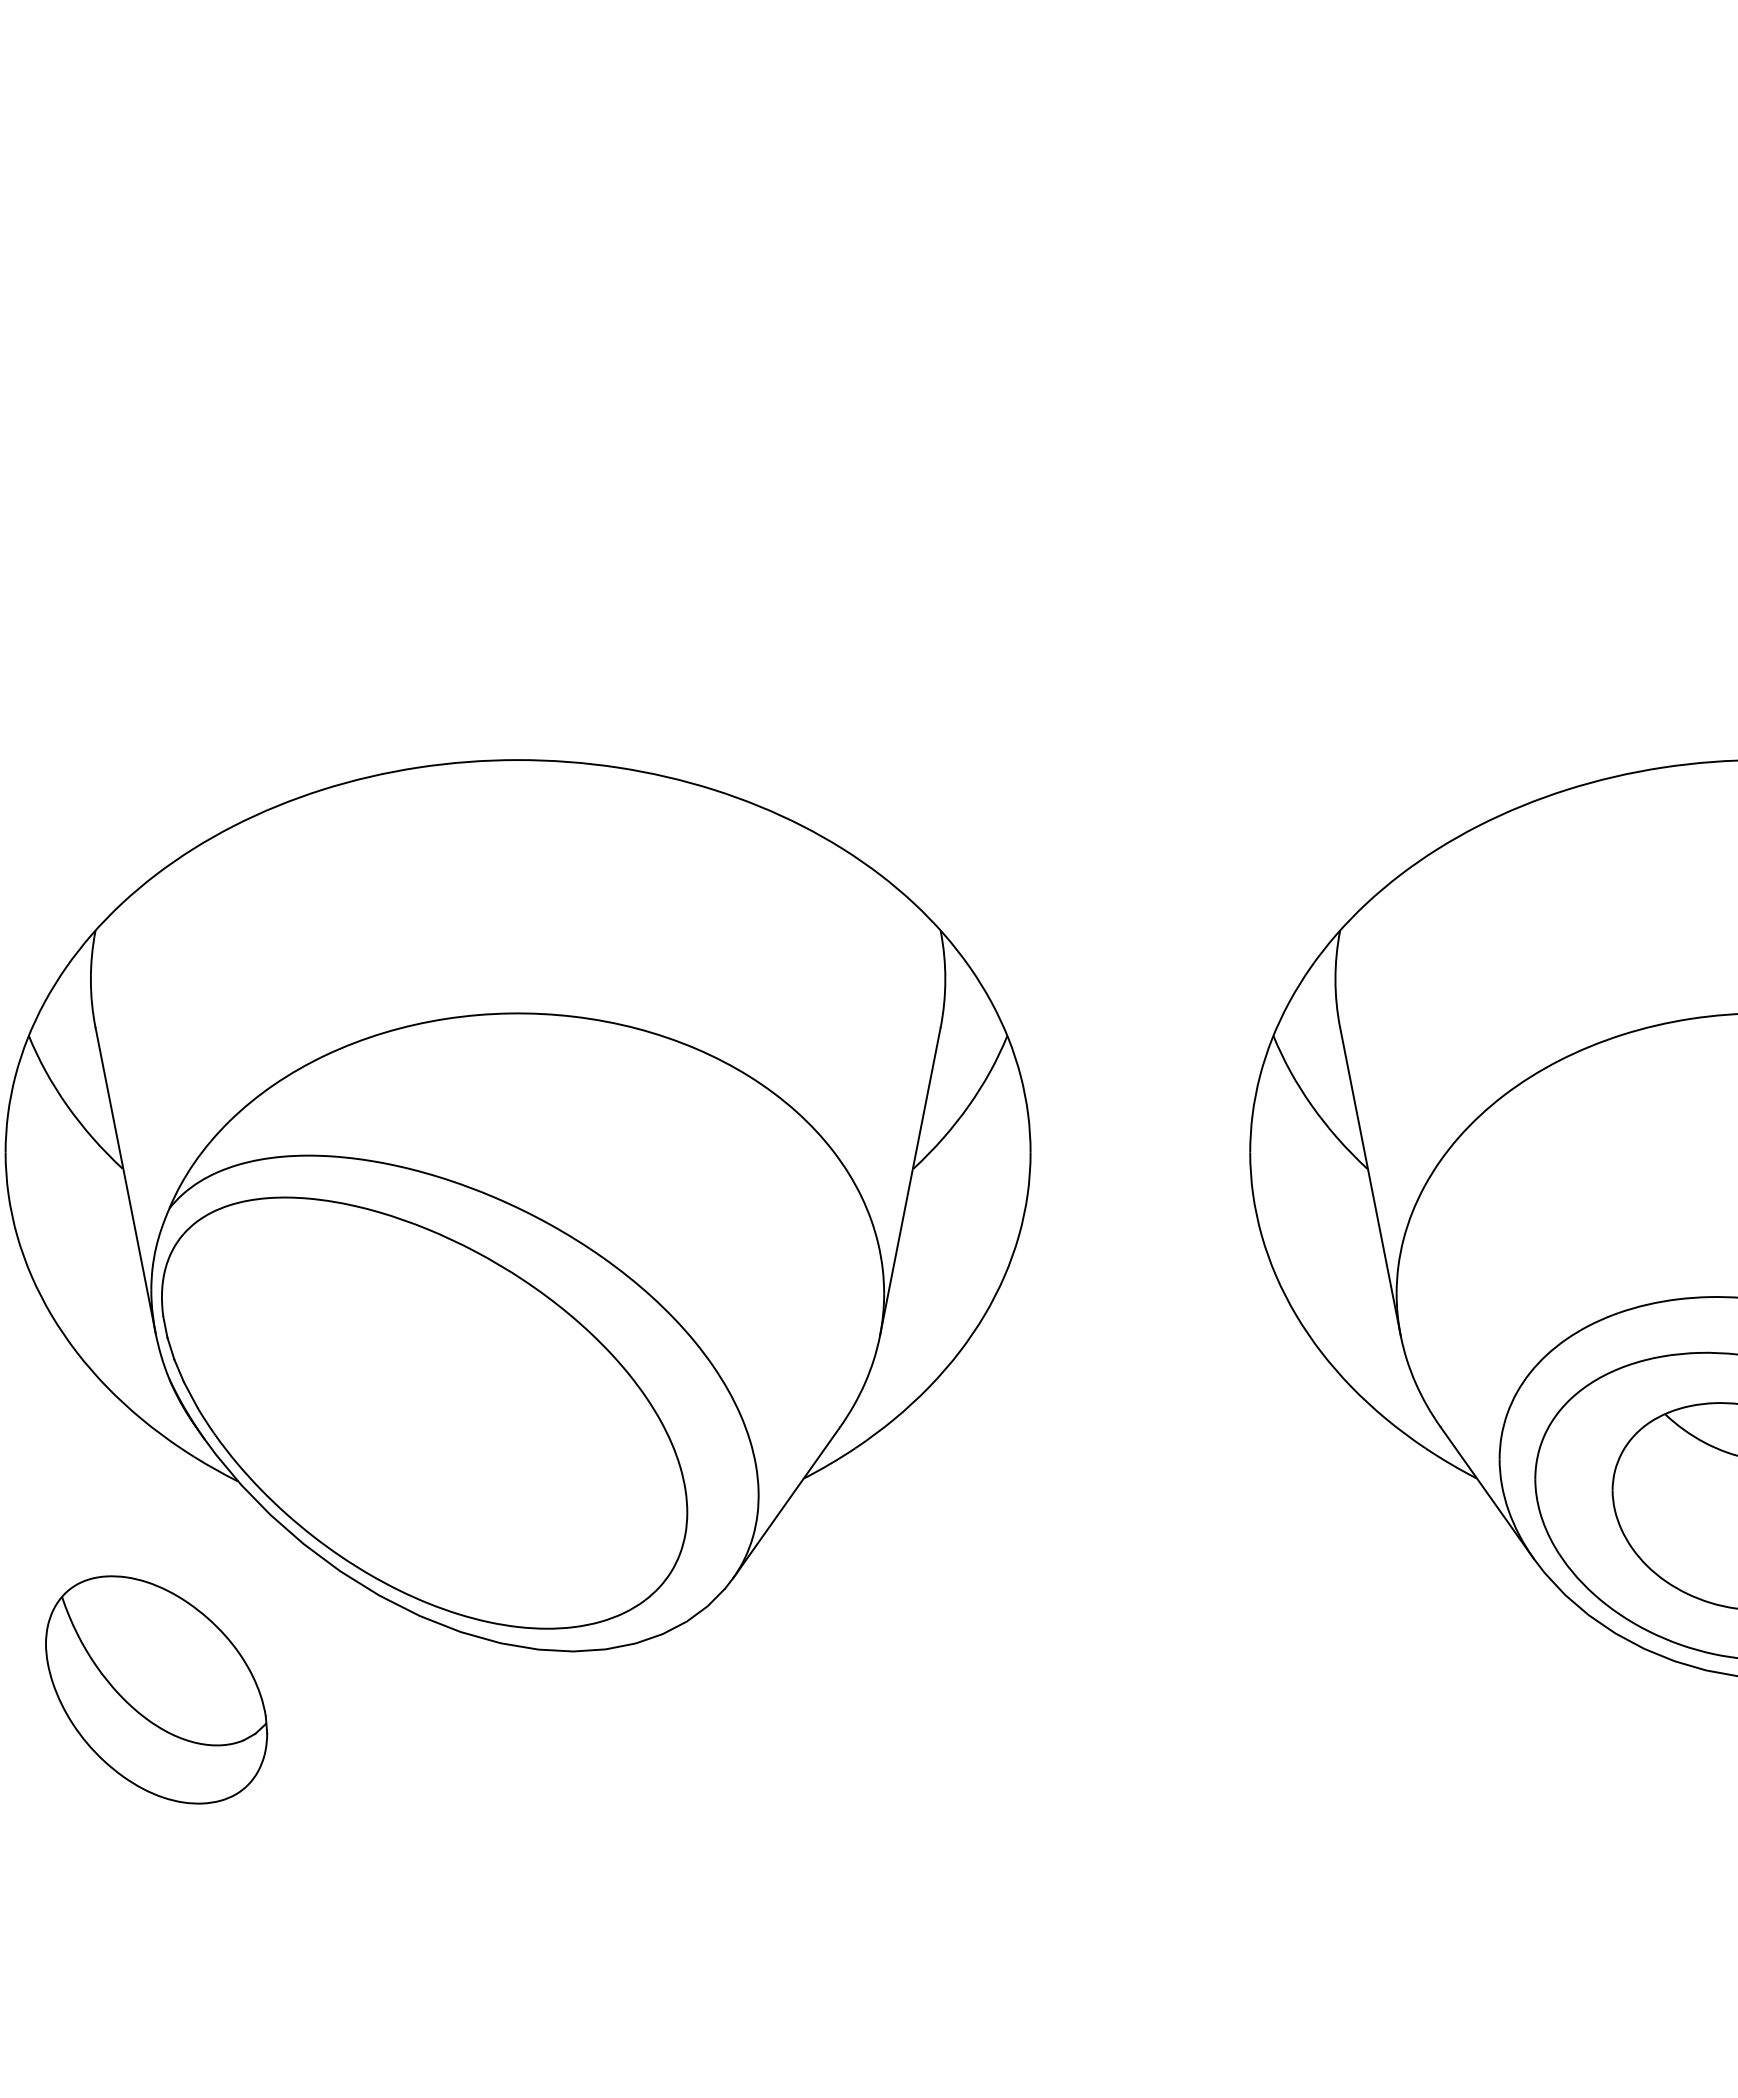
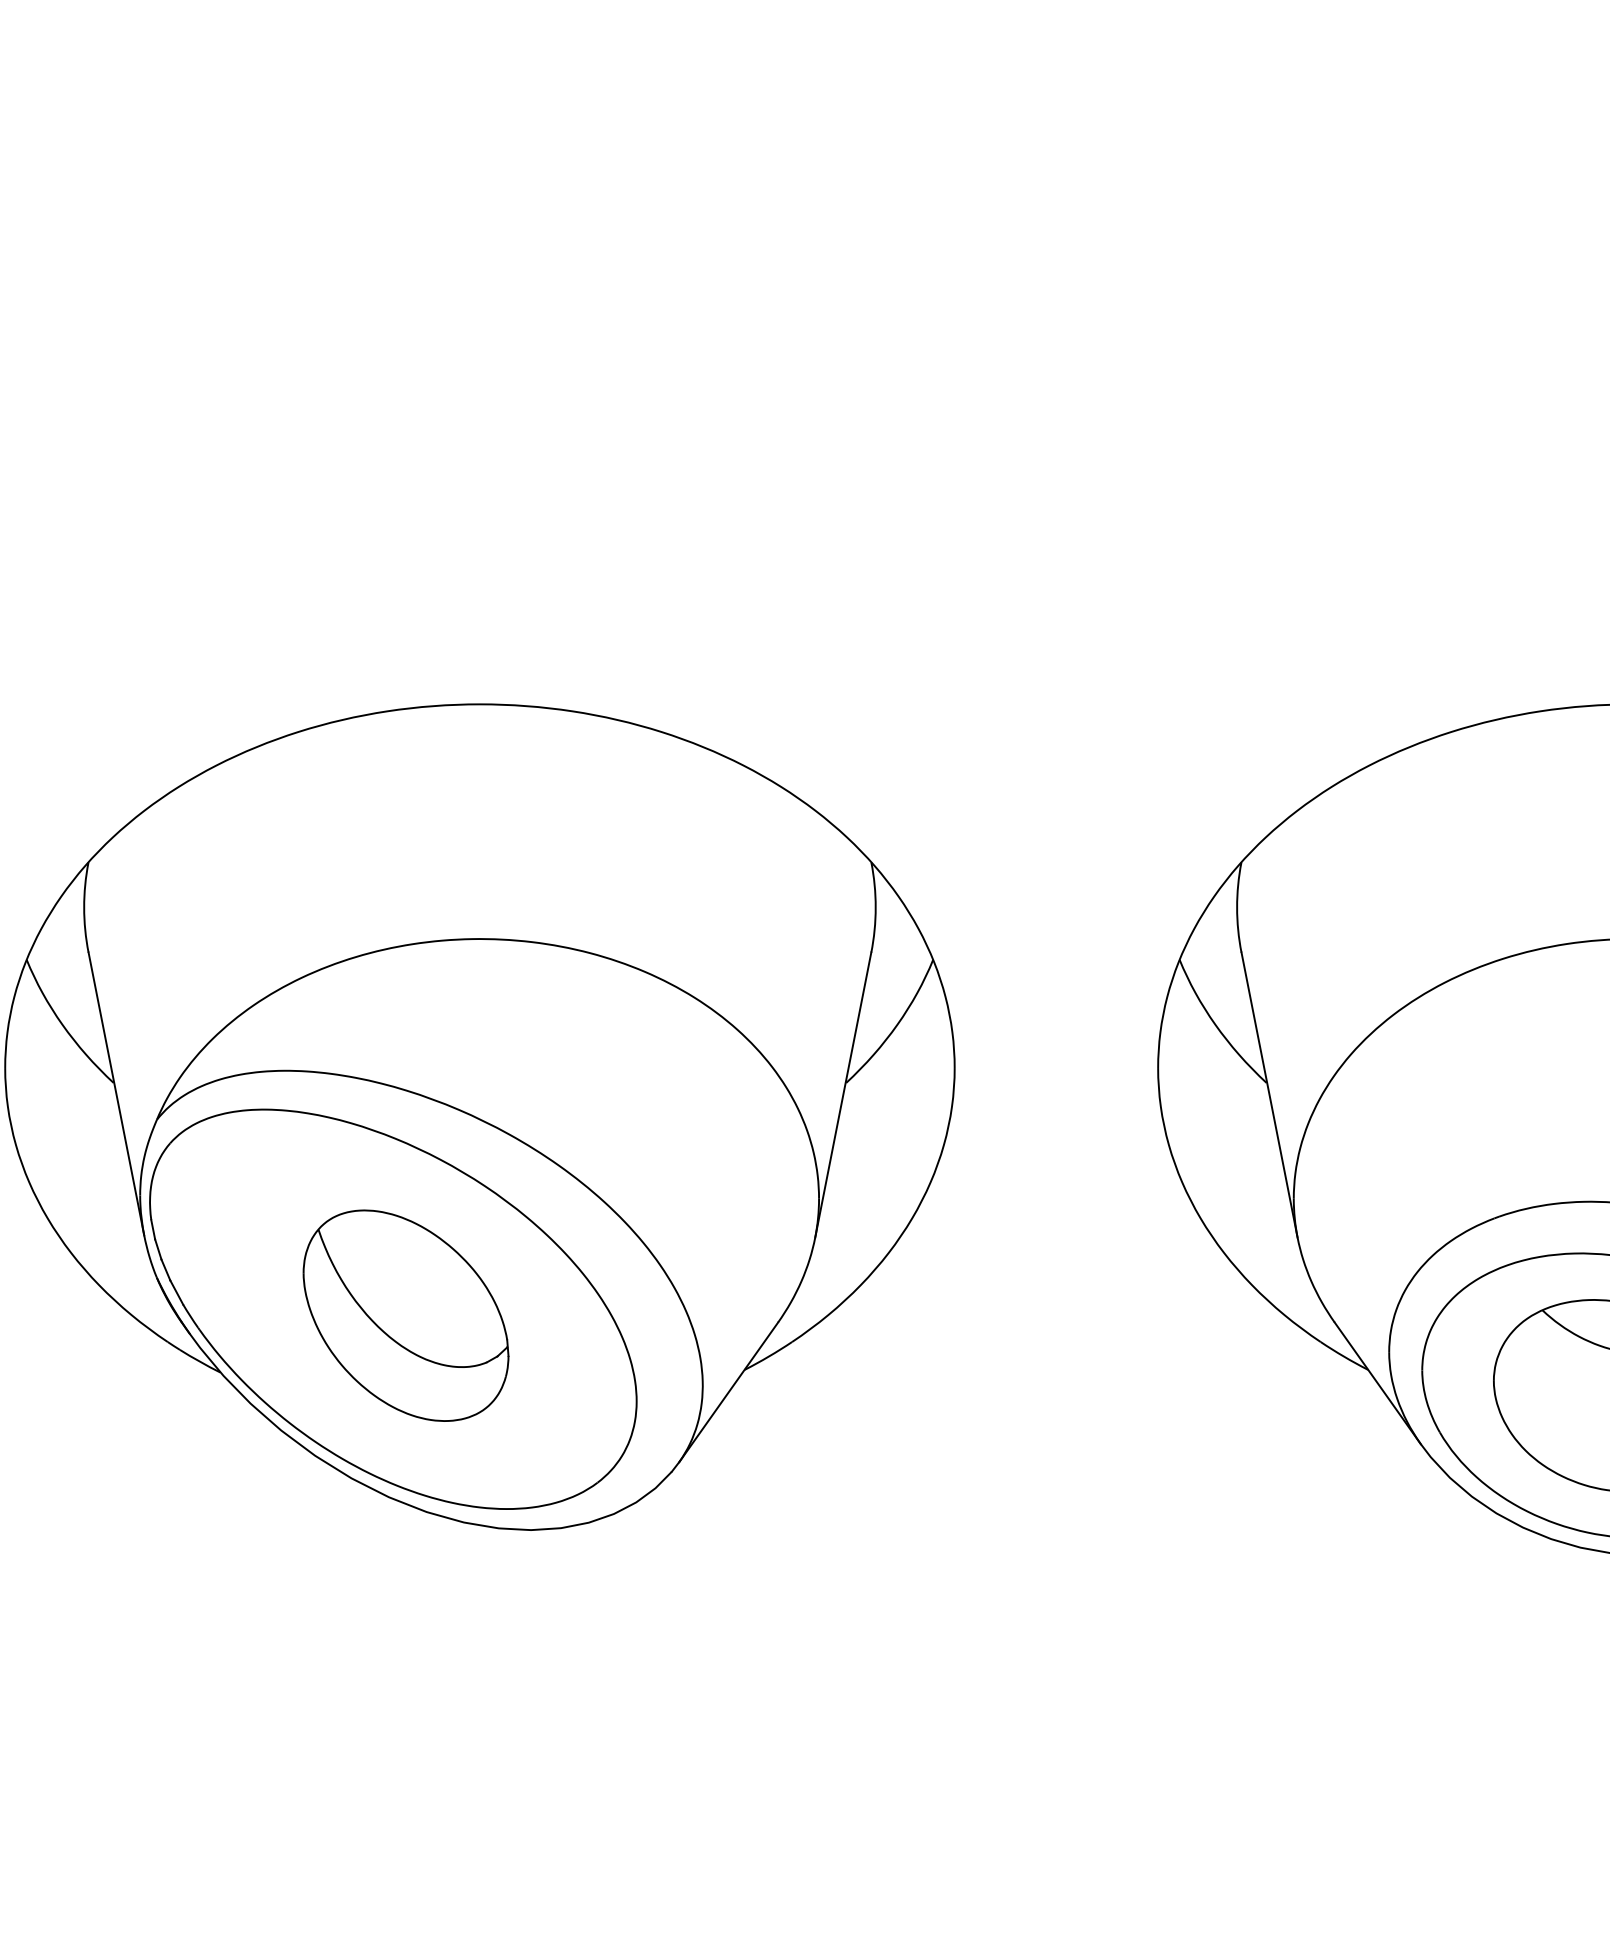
part: (155, 1689) -> (405, 1315), moved

